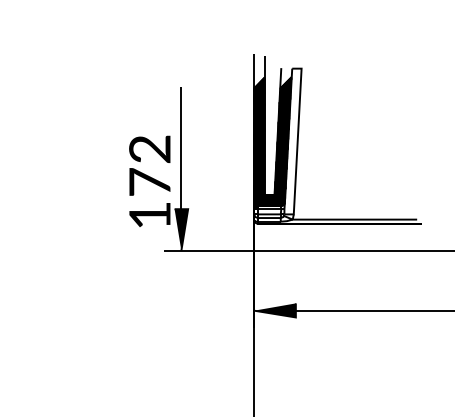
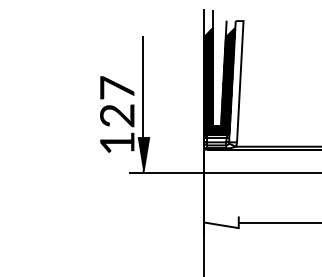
text: (149, 165) -> (116, 101), 172 -> 127
fill: (274, 310) -> (220, 222), removed

